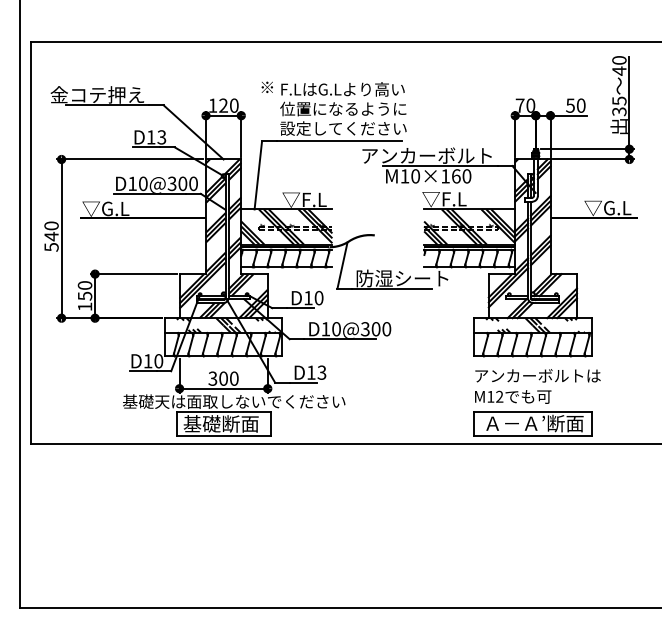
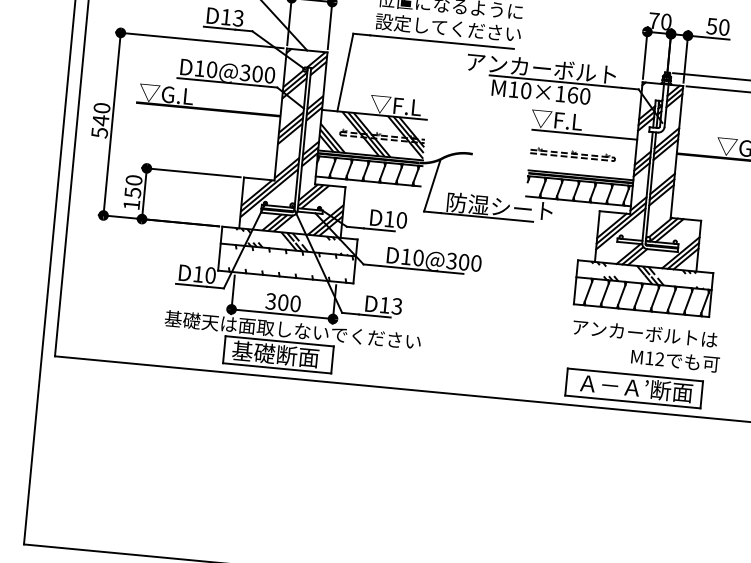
hatch: (469, 226) -> (582, 154), removed
hatch: (222, 344) -> (285, 263), removed
text: (513, 396) -> (675, 360), moved

